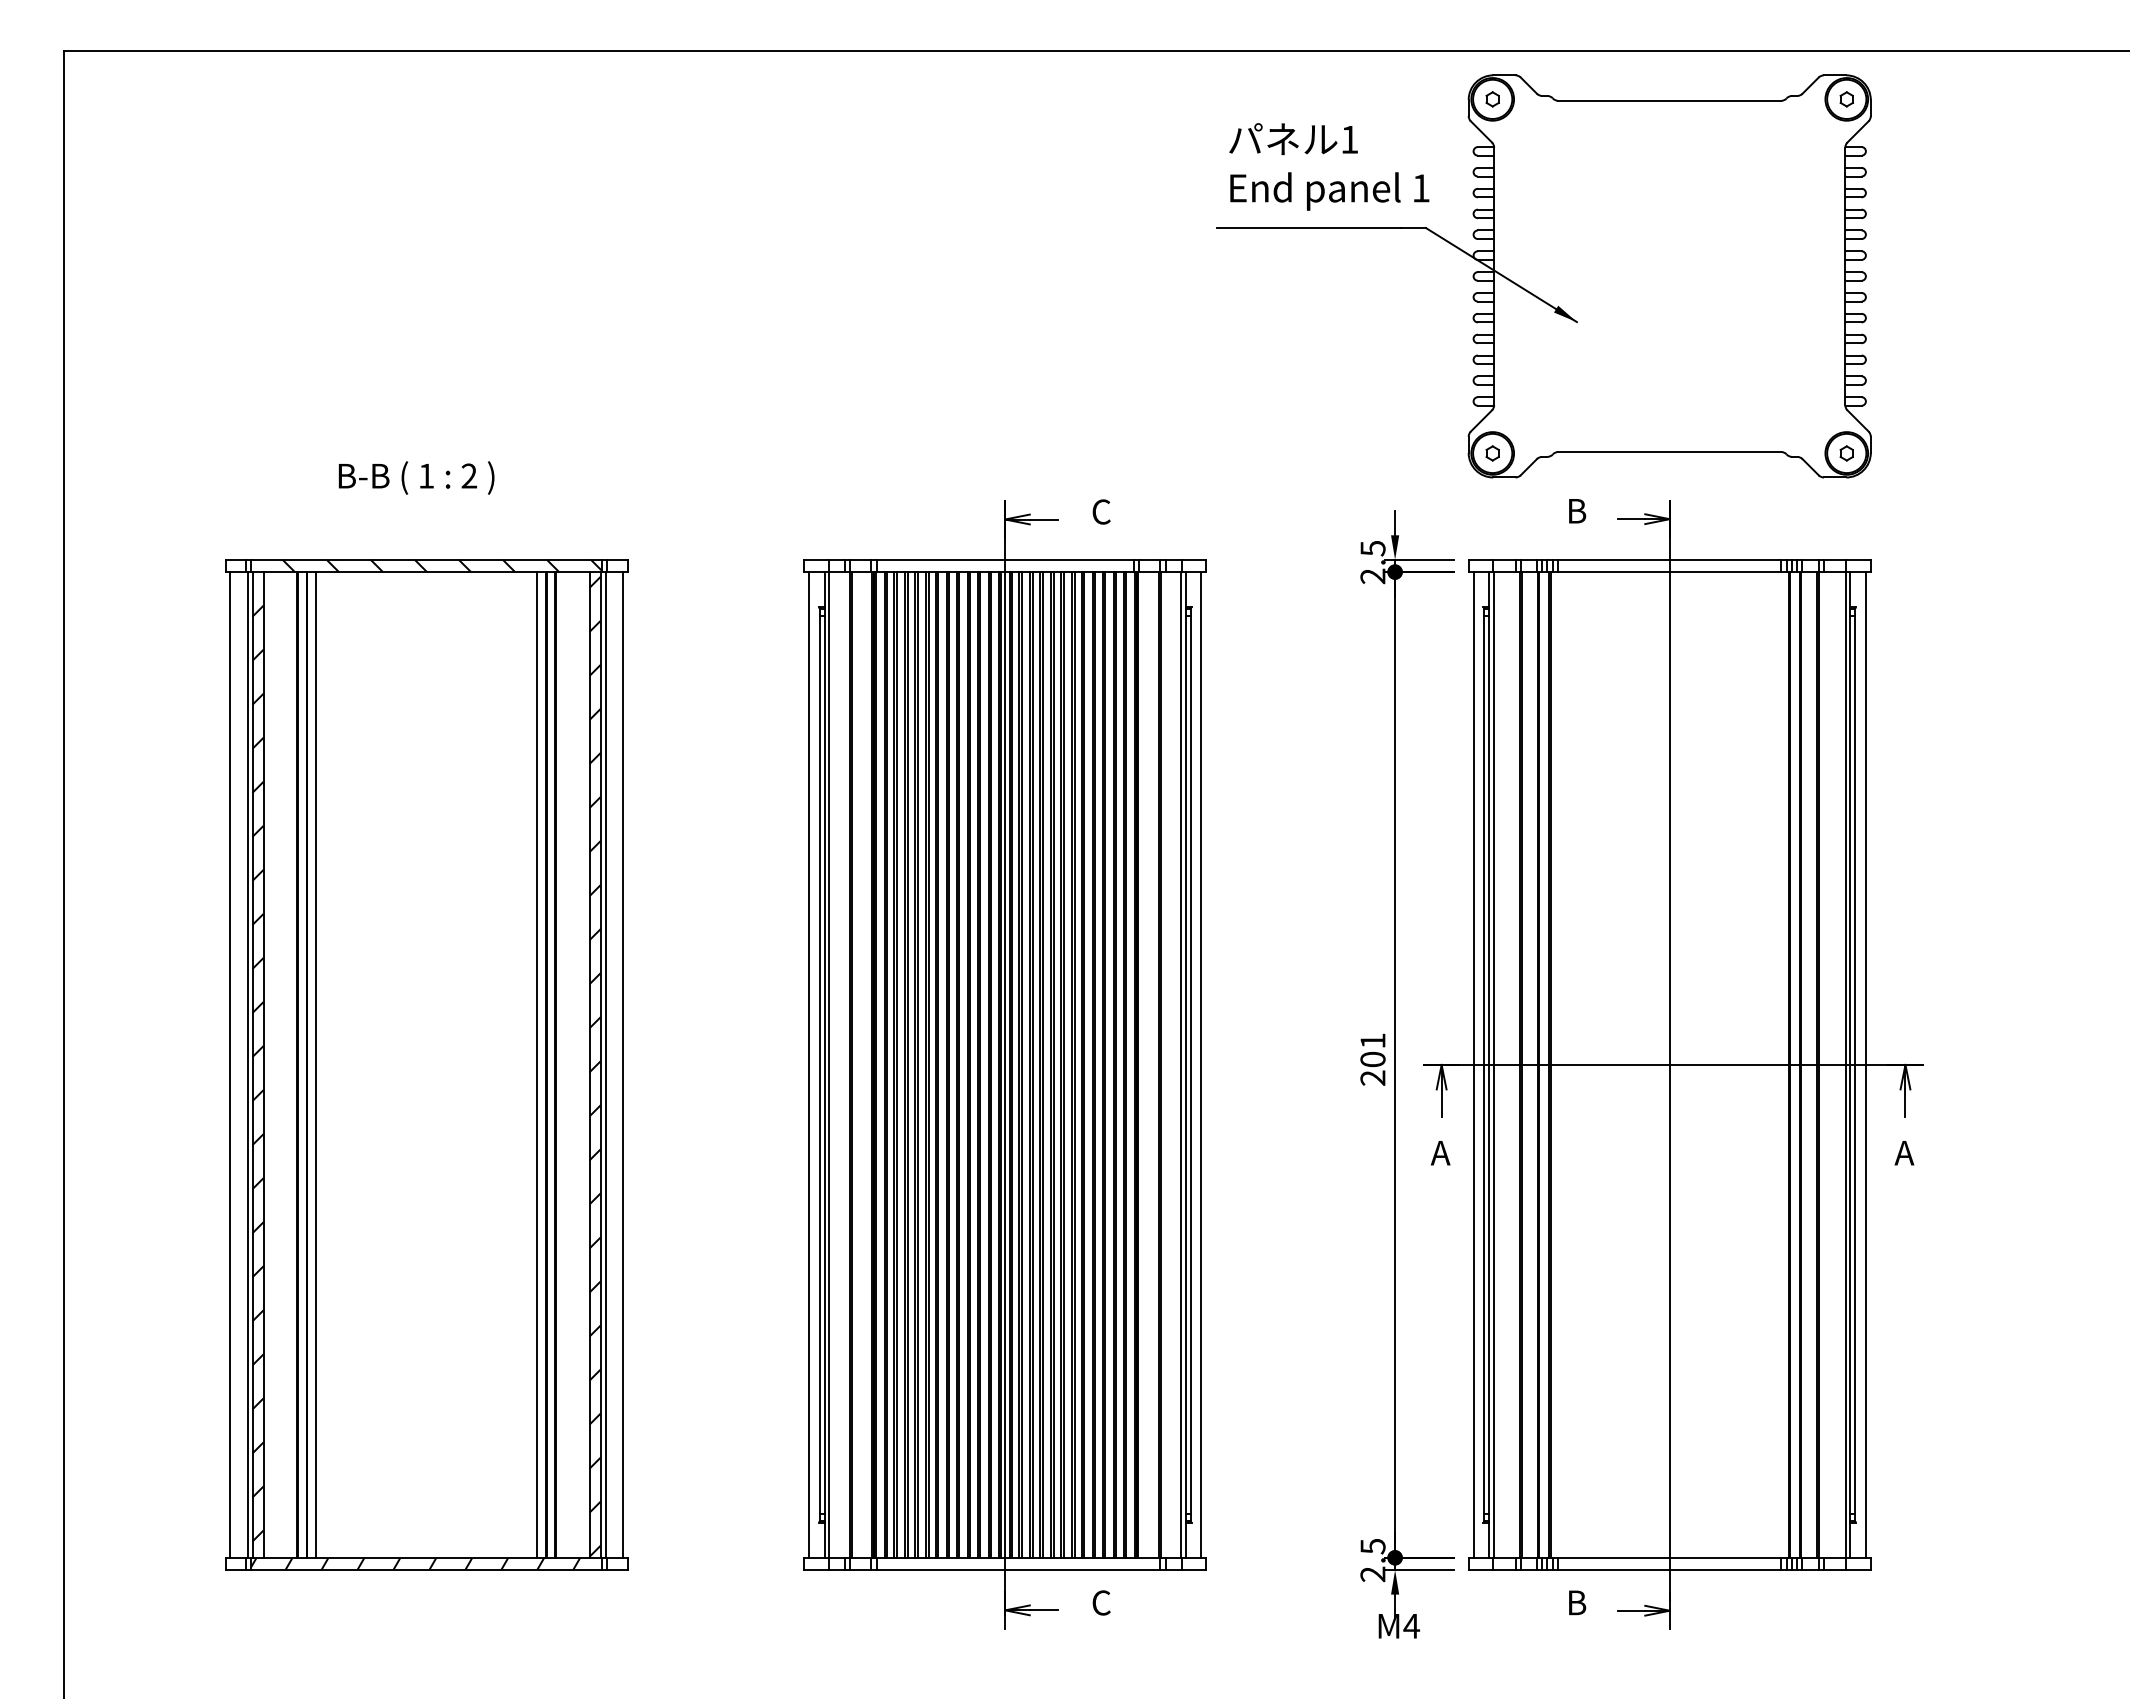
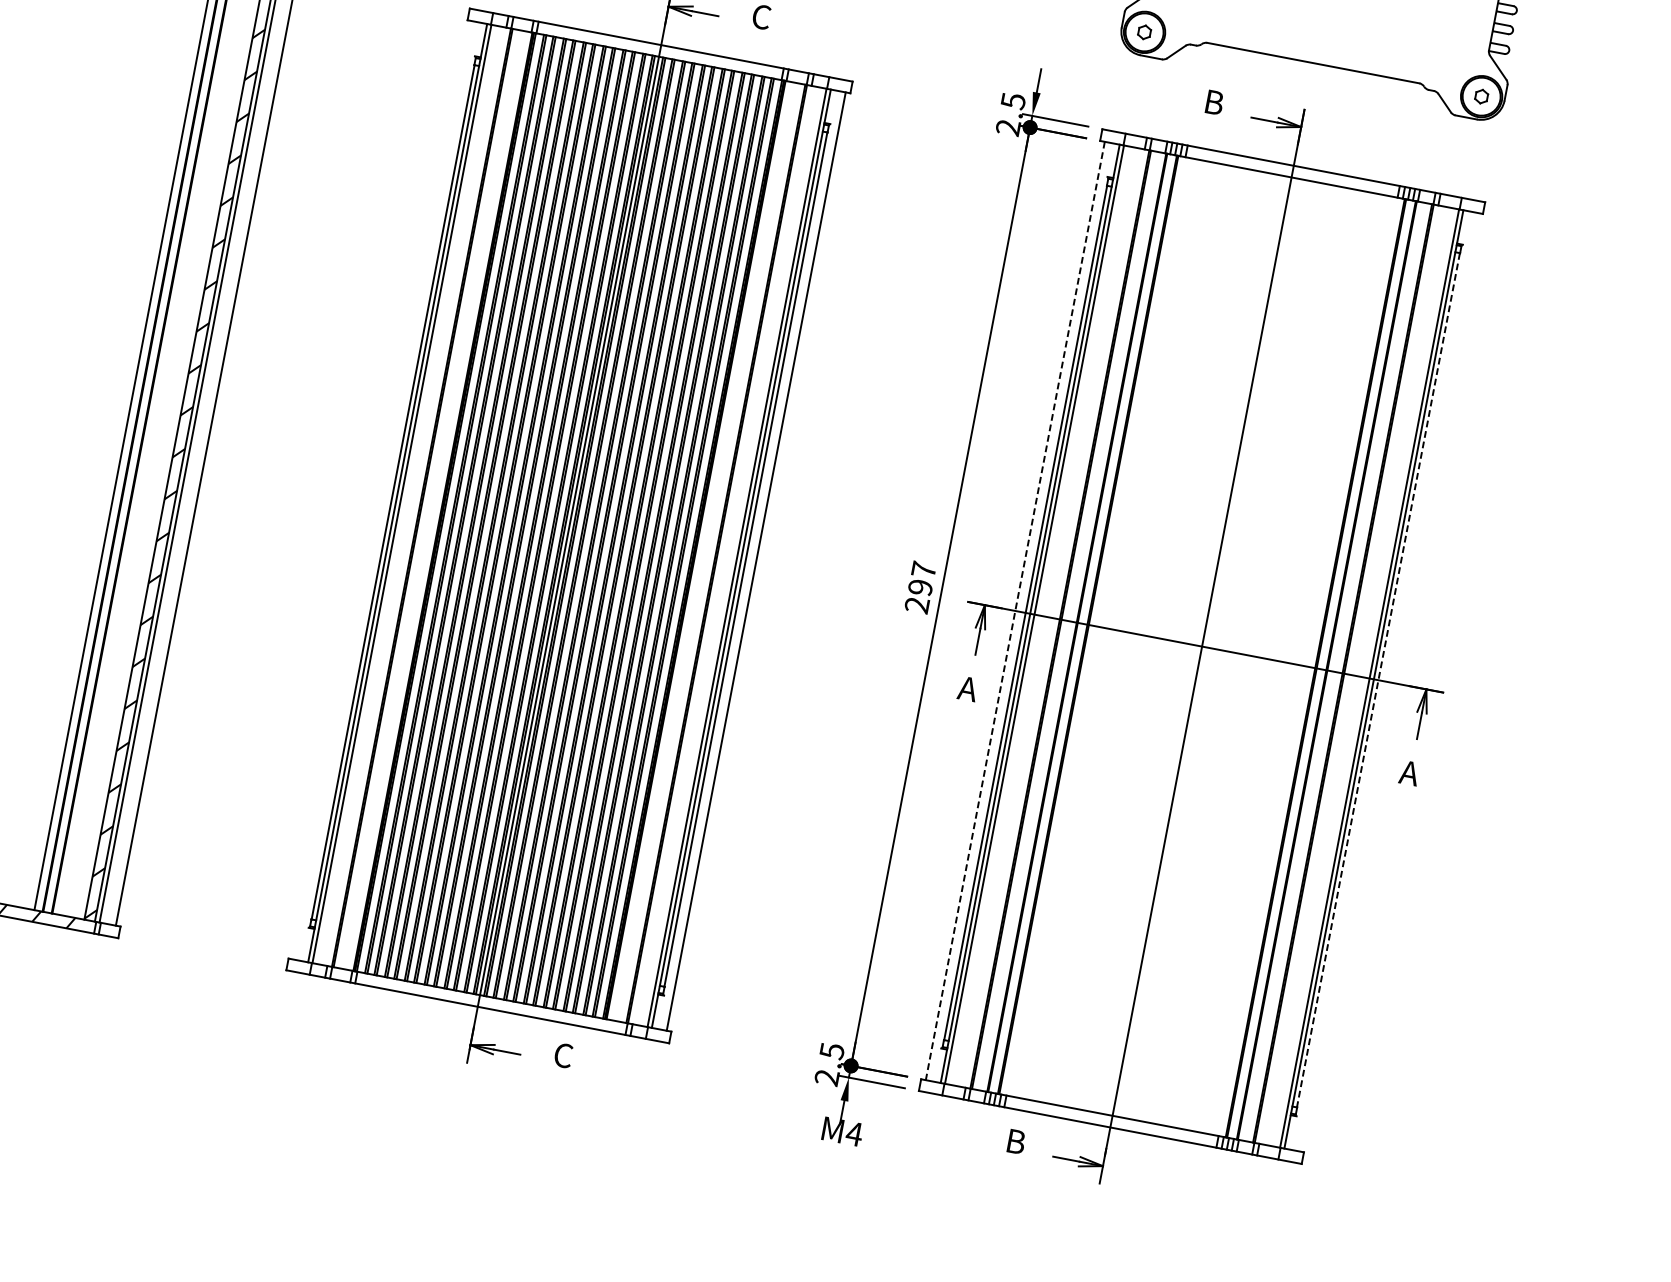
text: (1372, 1050) -> (921, 578), 201 -> 297
line: (809, 1064) -> (383, 489), removed
line: (1473, 1064) -> (1015, 610), solid -> dashed
line: (1855, 1064) -> (1378, 679), solid -> dashed
line: (1865, 1064) -> (1388, 681), removed

